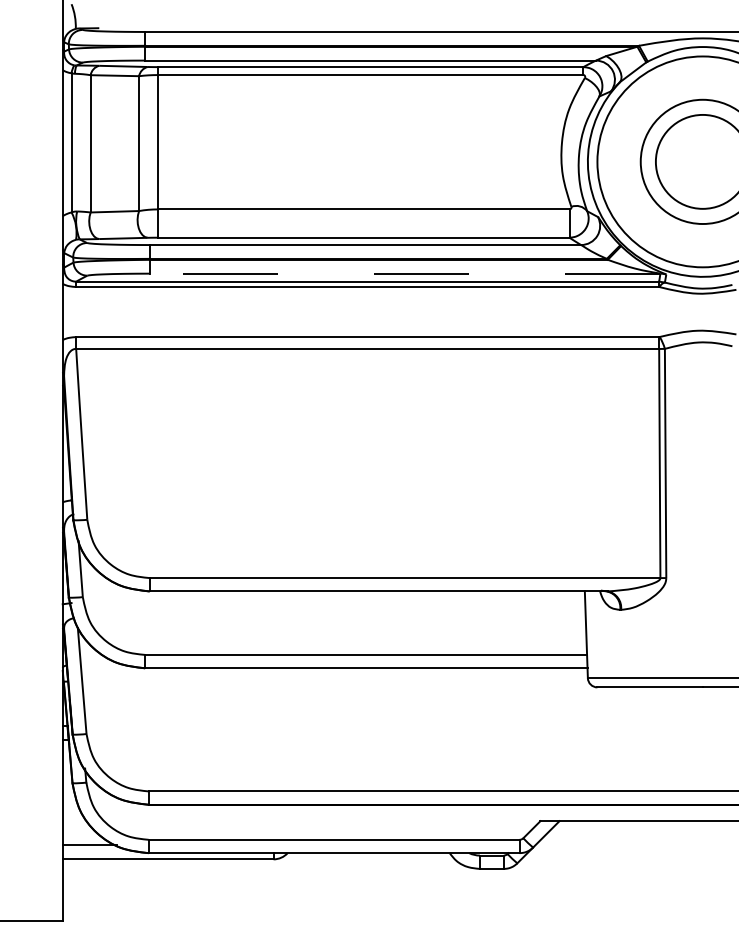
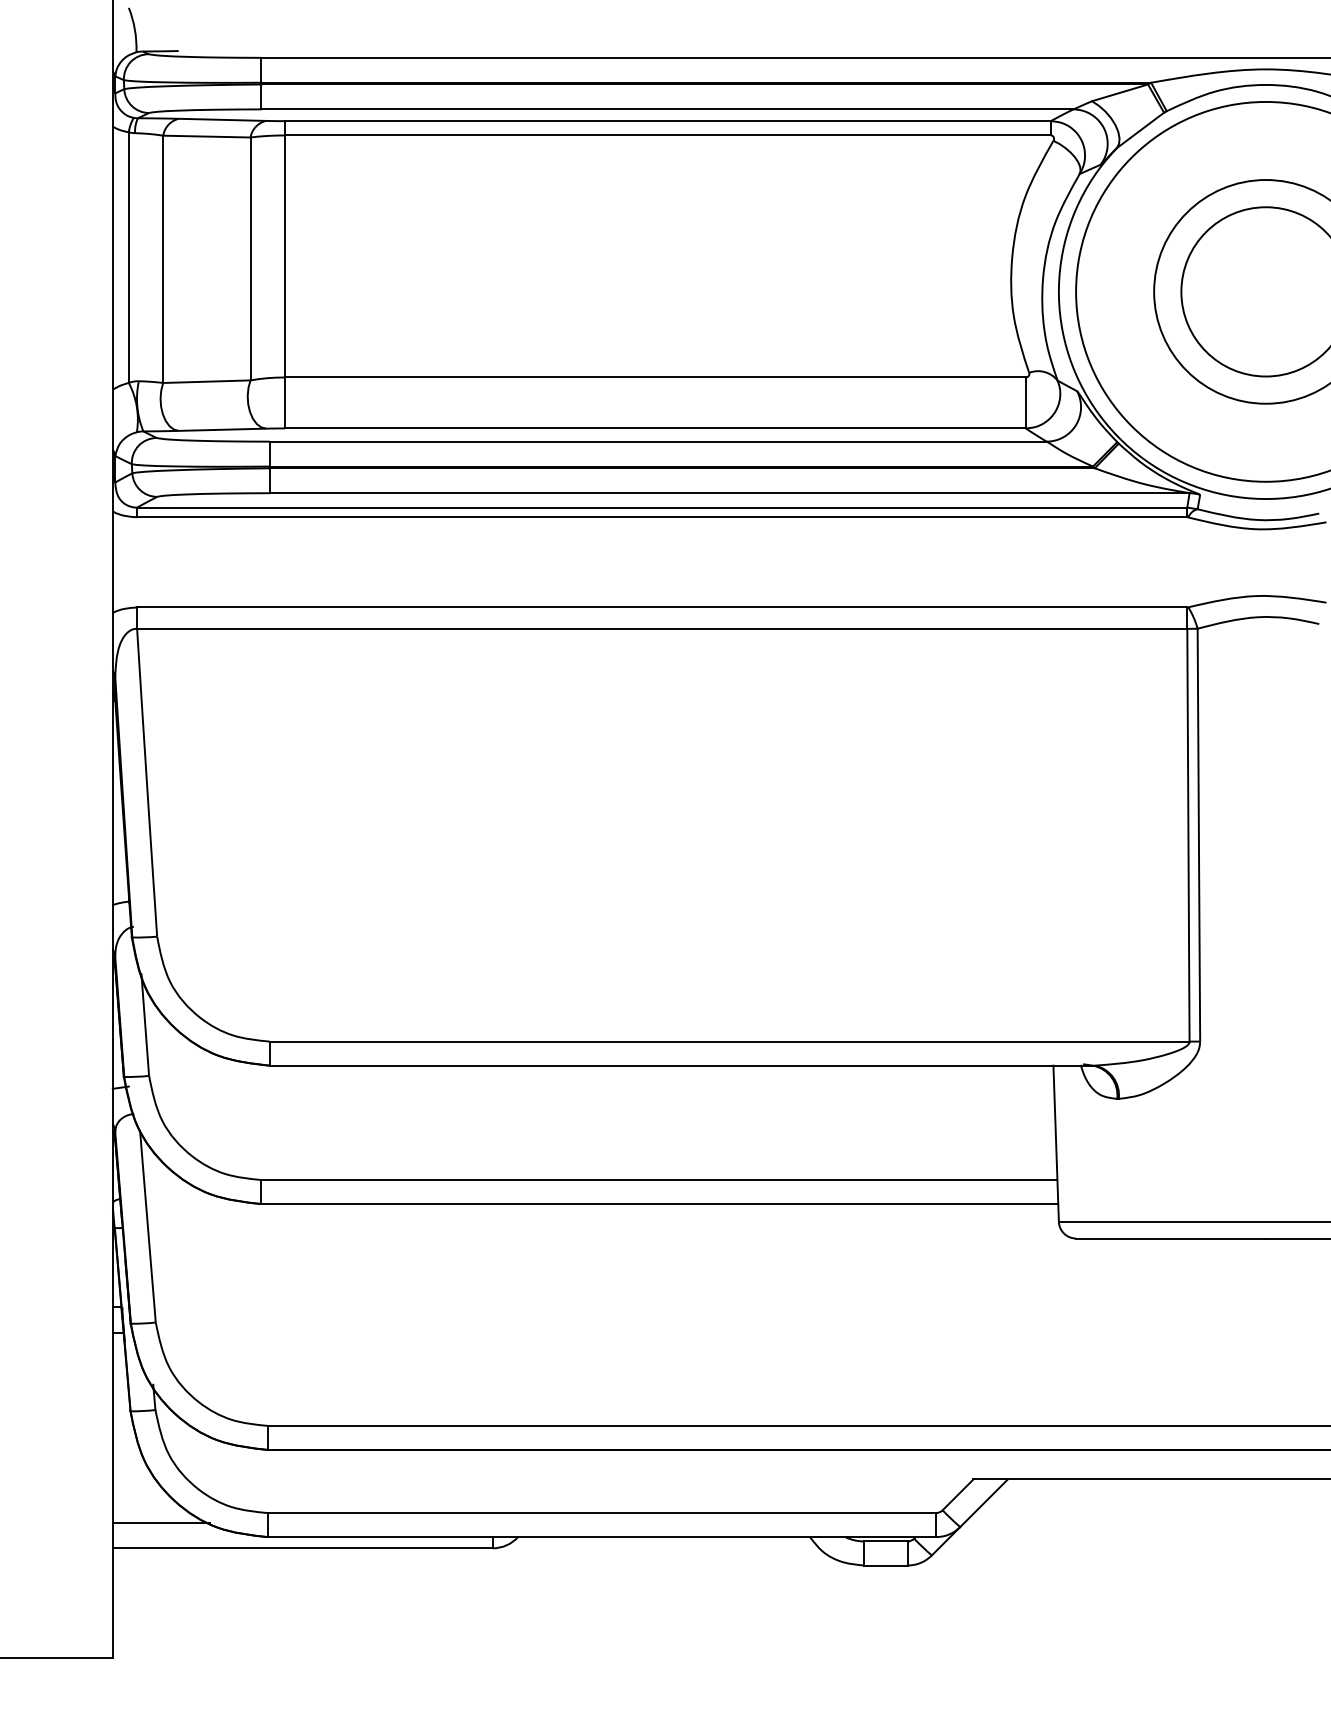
line: (404, 273) -> (728, 492), dashed -> solid

